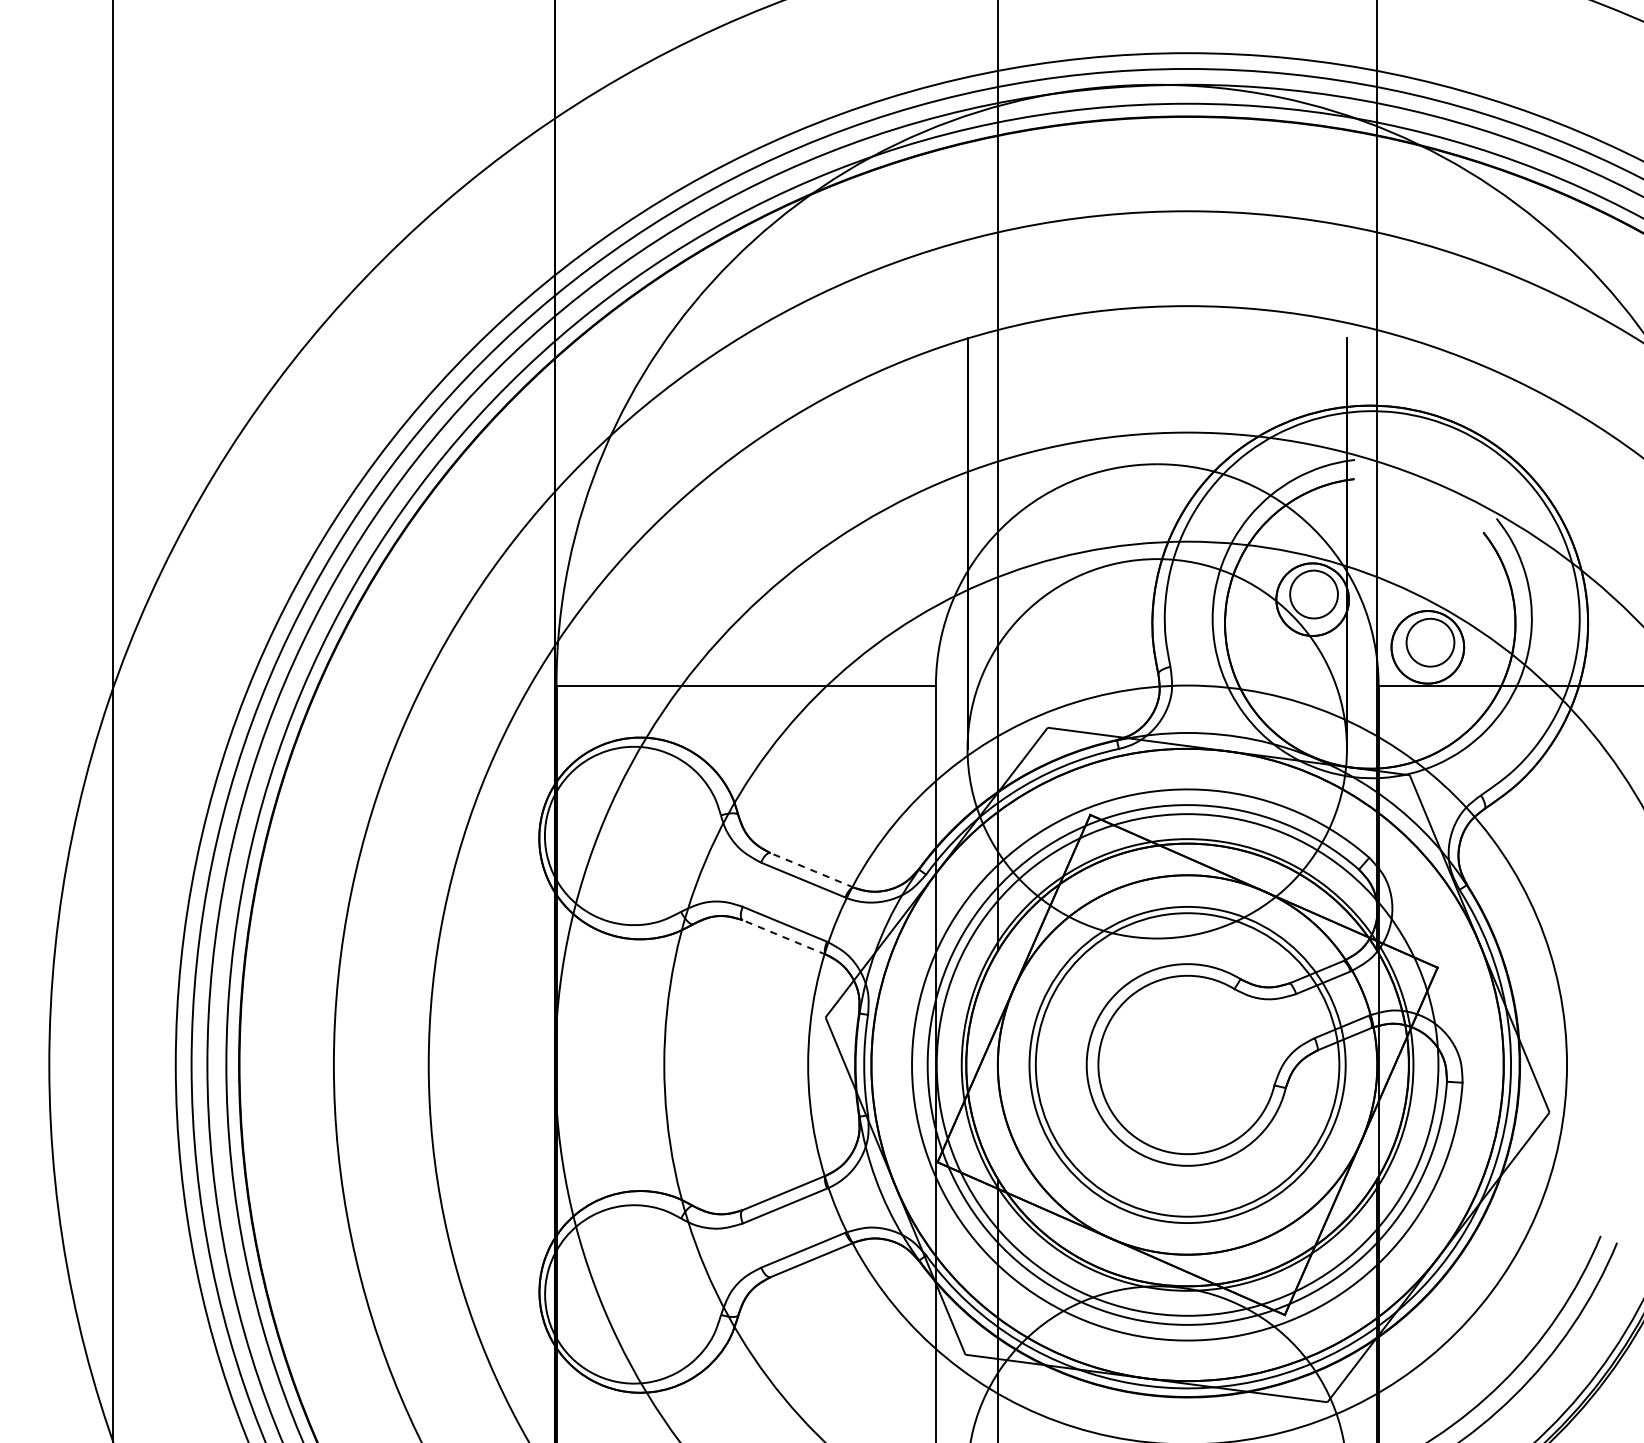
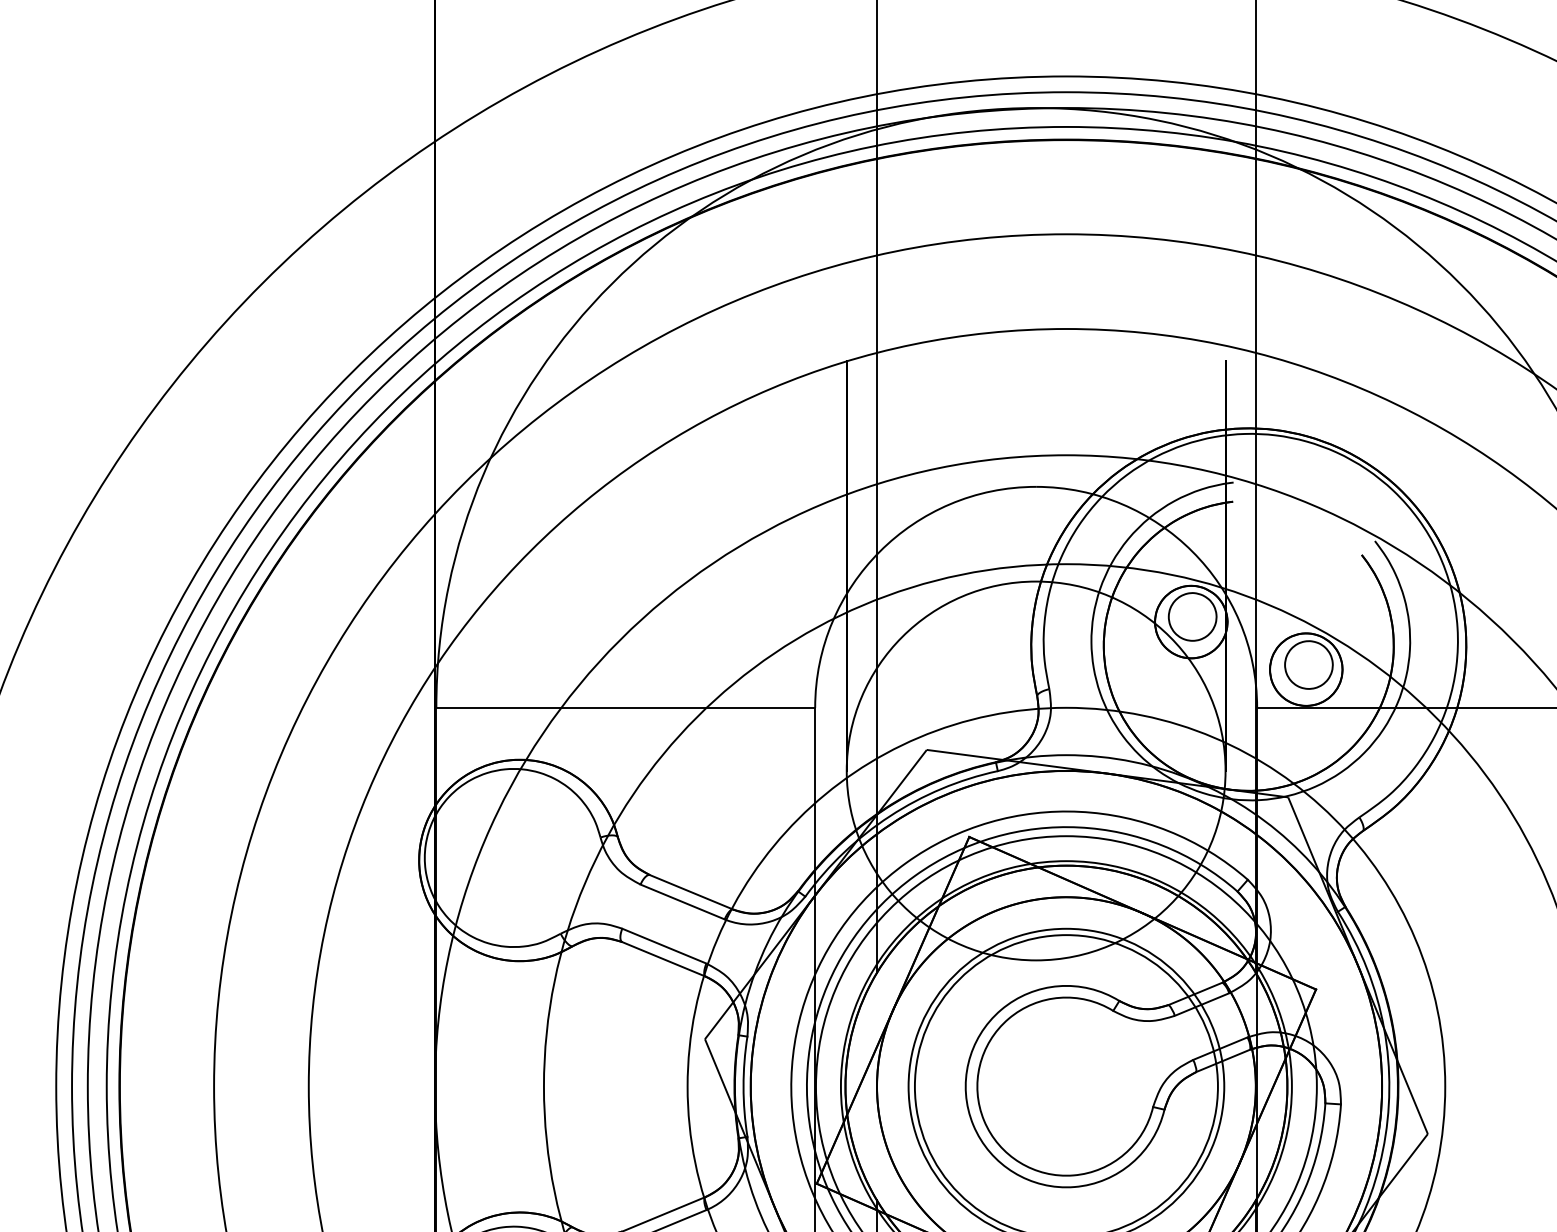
line: (811, 870) -> (690, 892), dashed -> solid
line: (783, 937) -> (662, 959), dashed -> solid

